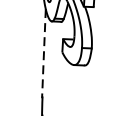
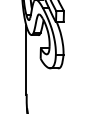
line: (44, 53) -> (26, 60), dashed -> solid

